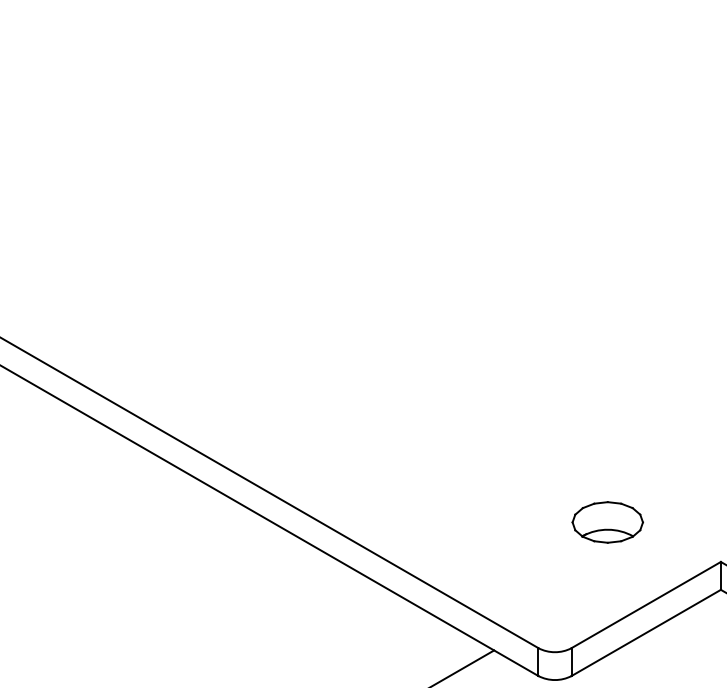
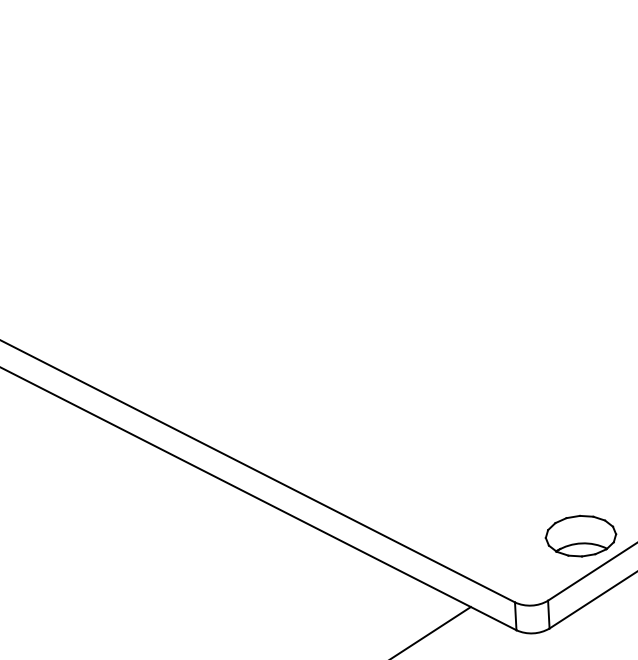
part: (607, 522) -> (580, 536), moved

